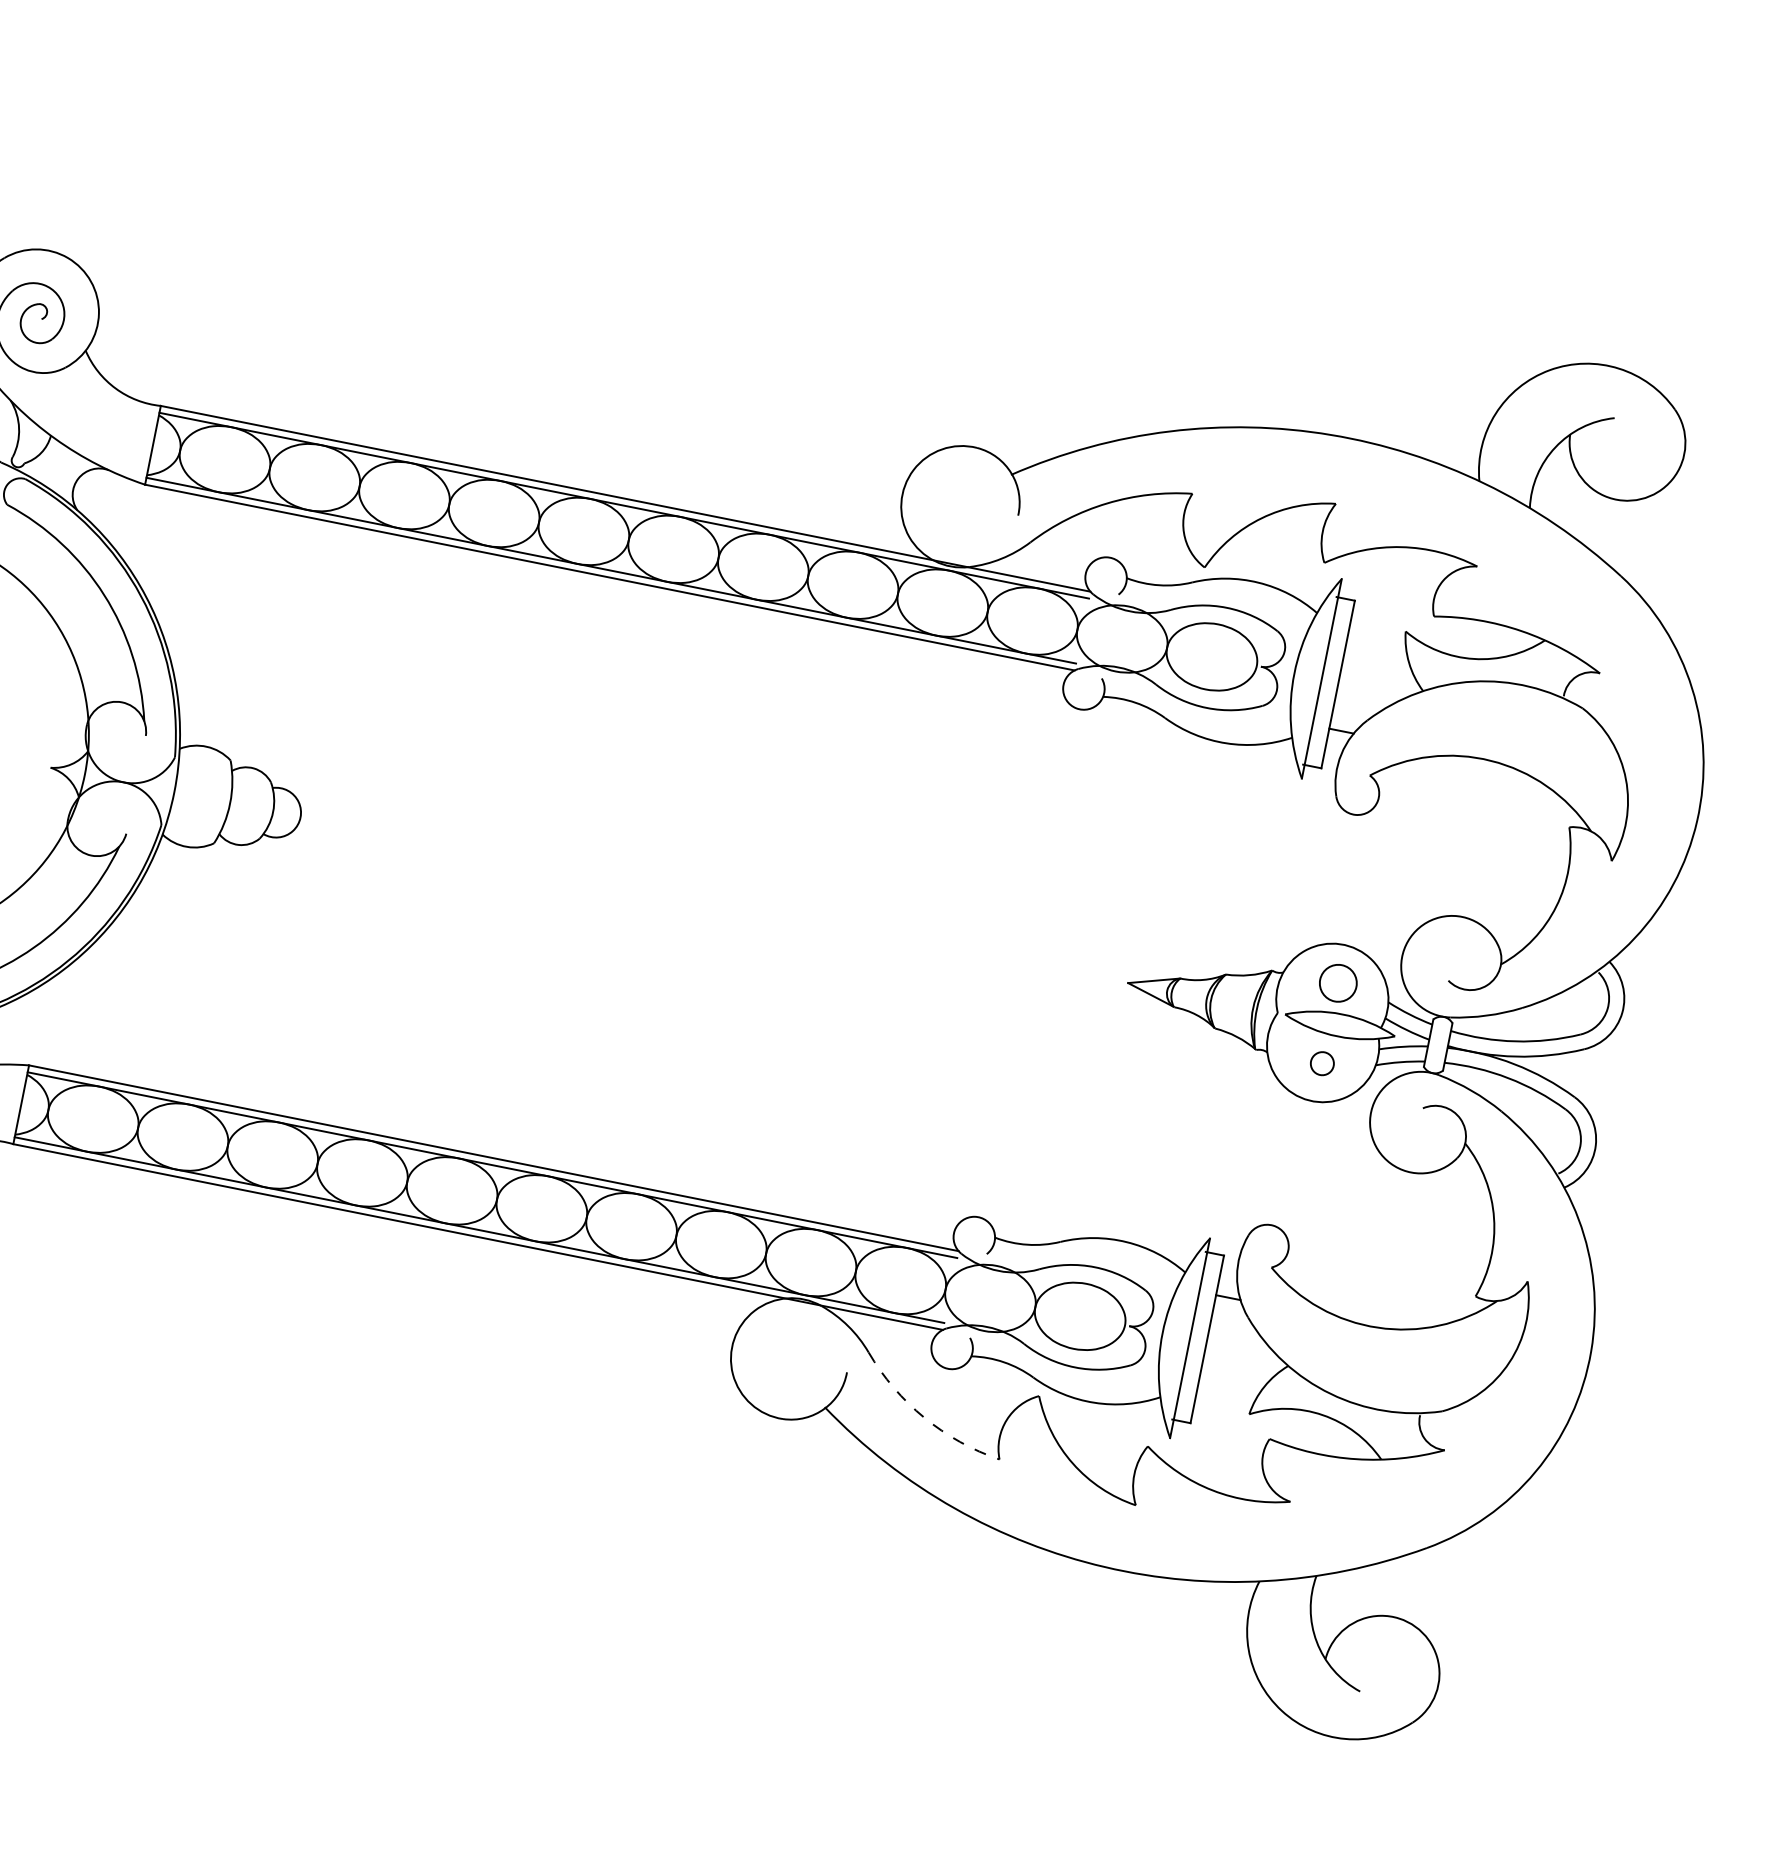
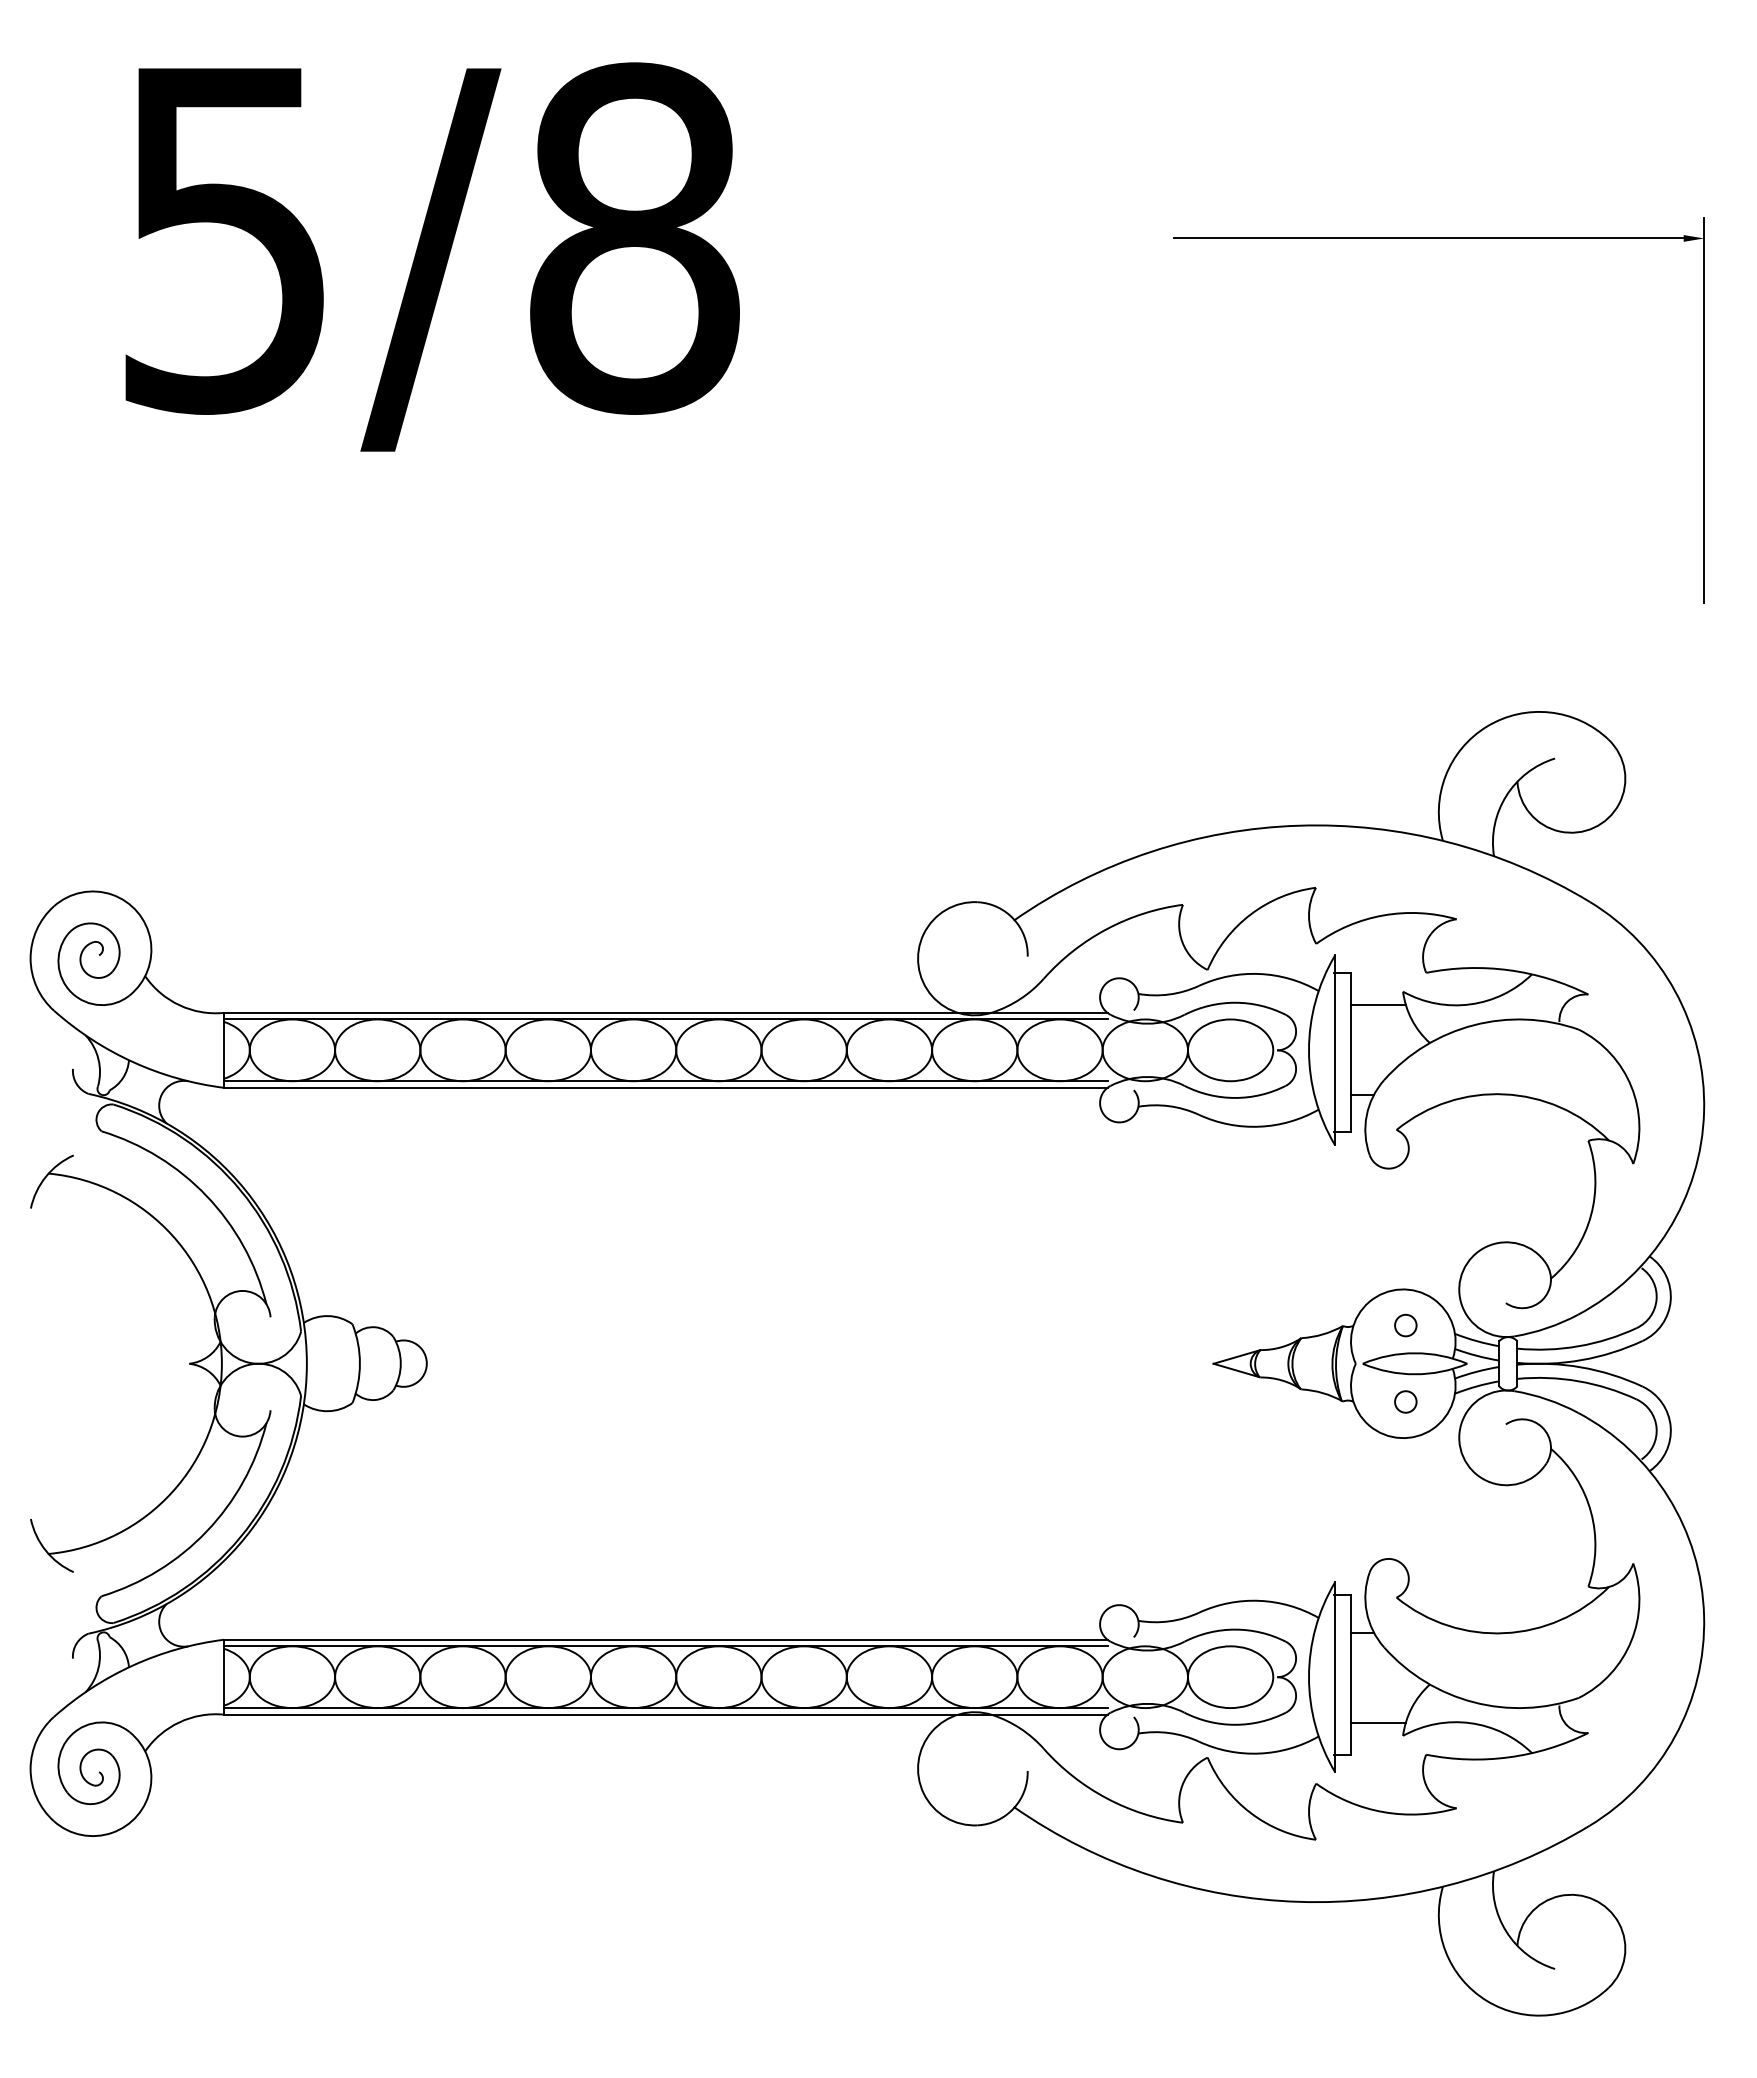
line: (1376, 639) -> (1377, 1004), added
circle: (1338, 983) -> (1405, 1325), size x0.62
line: (1225, 1394) -> (1377, 1722), added
arc: (924, 1417) -> (1106, 1798), dashed -> solid

